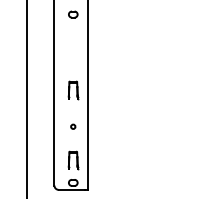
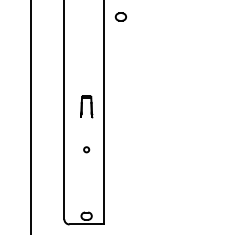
part: (73, 14) -> (121, 16), moved
part: (73, 160) -> (86, 189), removed

